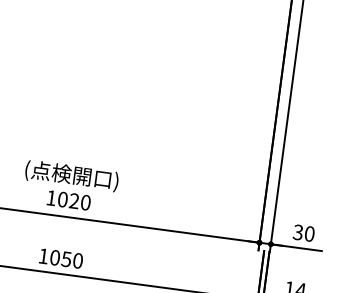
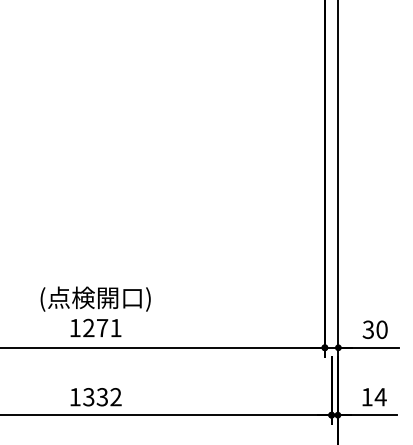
text: (74, 200) -> (102, 327), 1020 -> 1271
text: (66, 259) -> (102, 397), 1050 -> 1332

